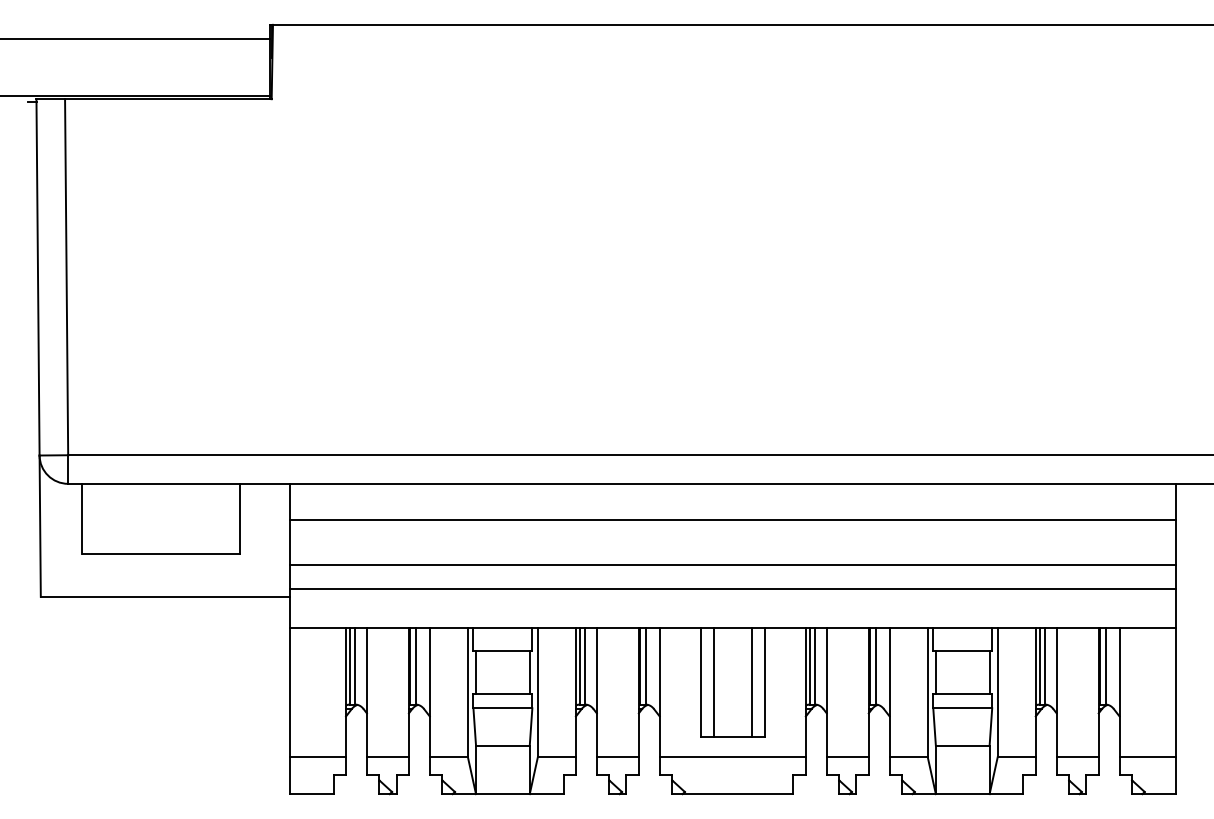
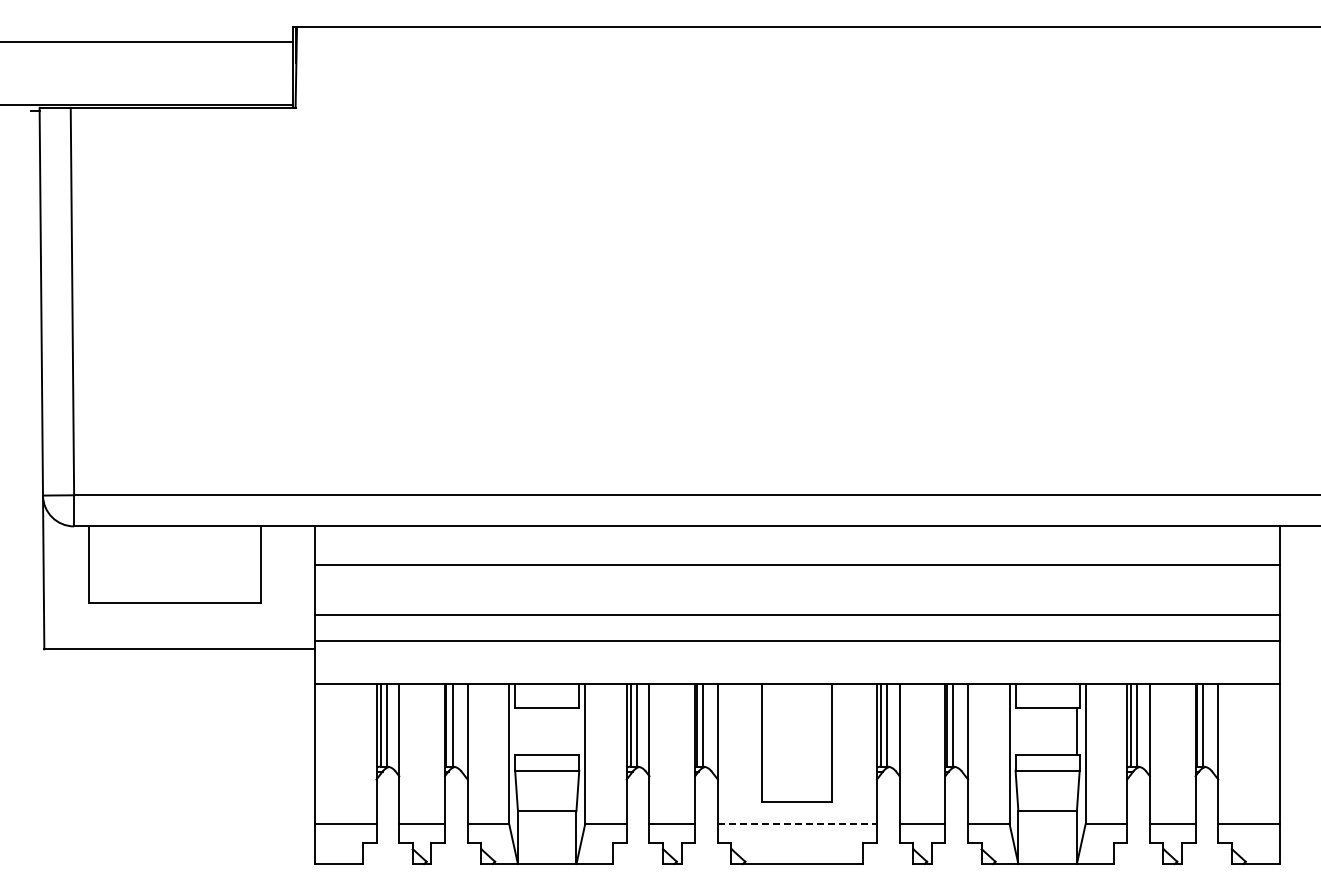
line: (475, 672) -> (517, 731), removed
line: (529, 672) -> (576, 731), removed
line: (935, 672) -> (1018, 731), removed
line: (713, 682) -> (776, 742), removed
line: (752, 682) -> (818, 742), removed
line: (732, 756) -> (797, 823), solid -> dashed

